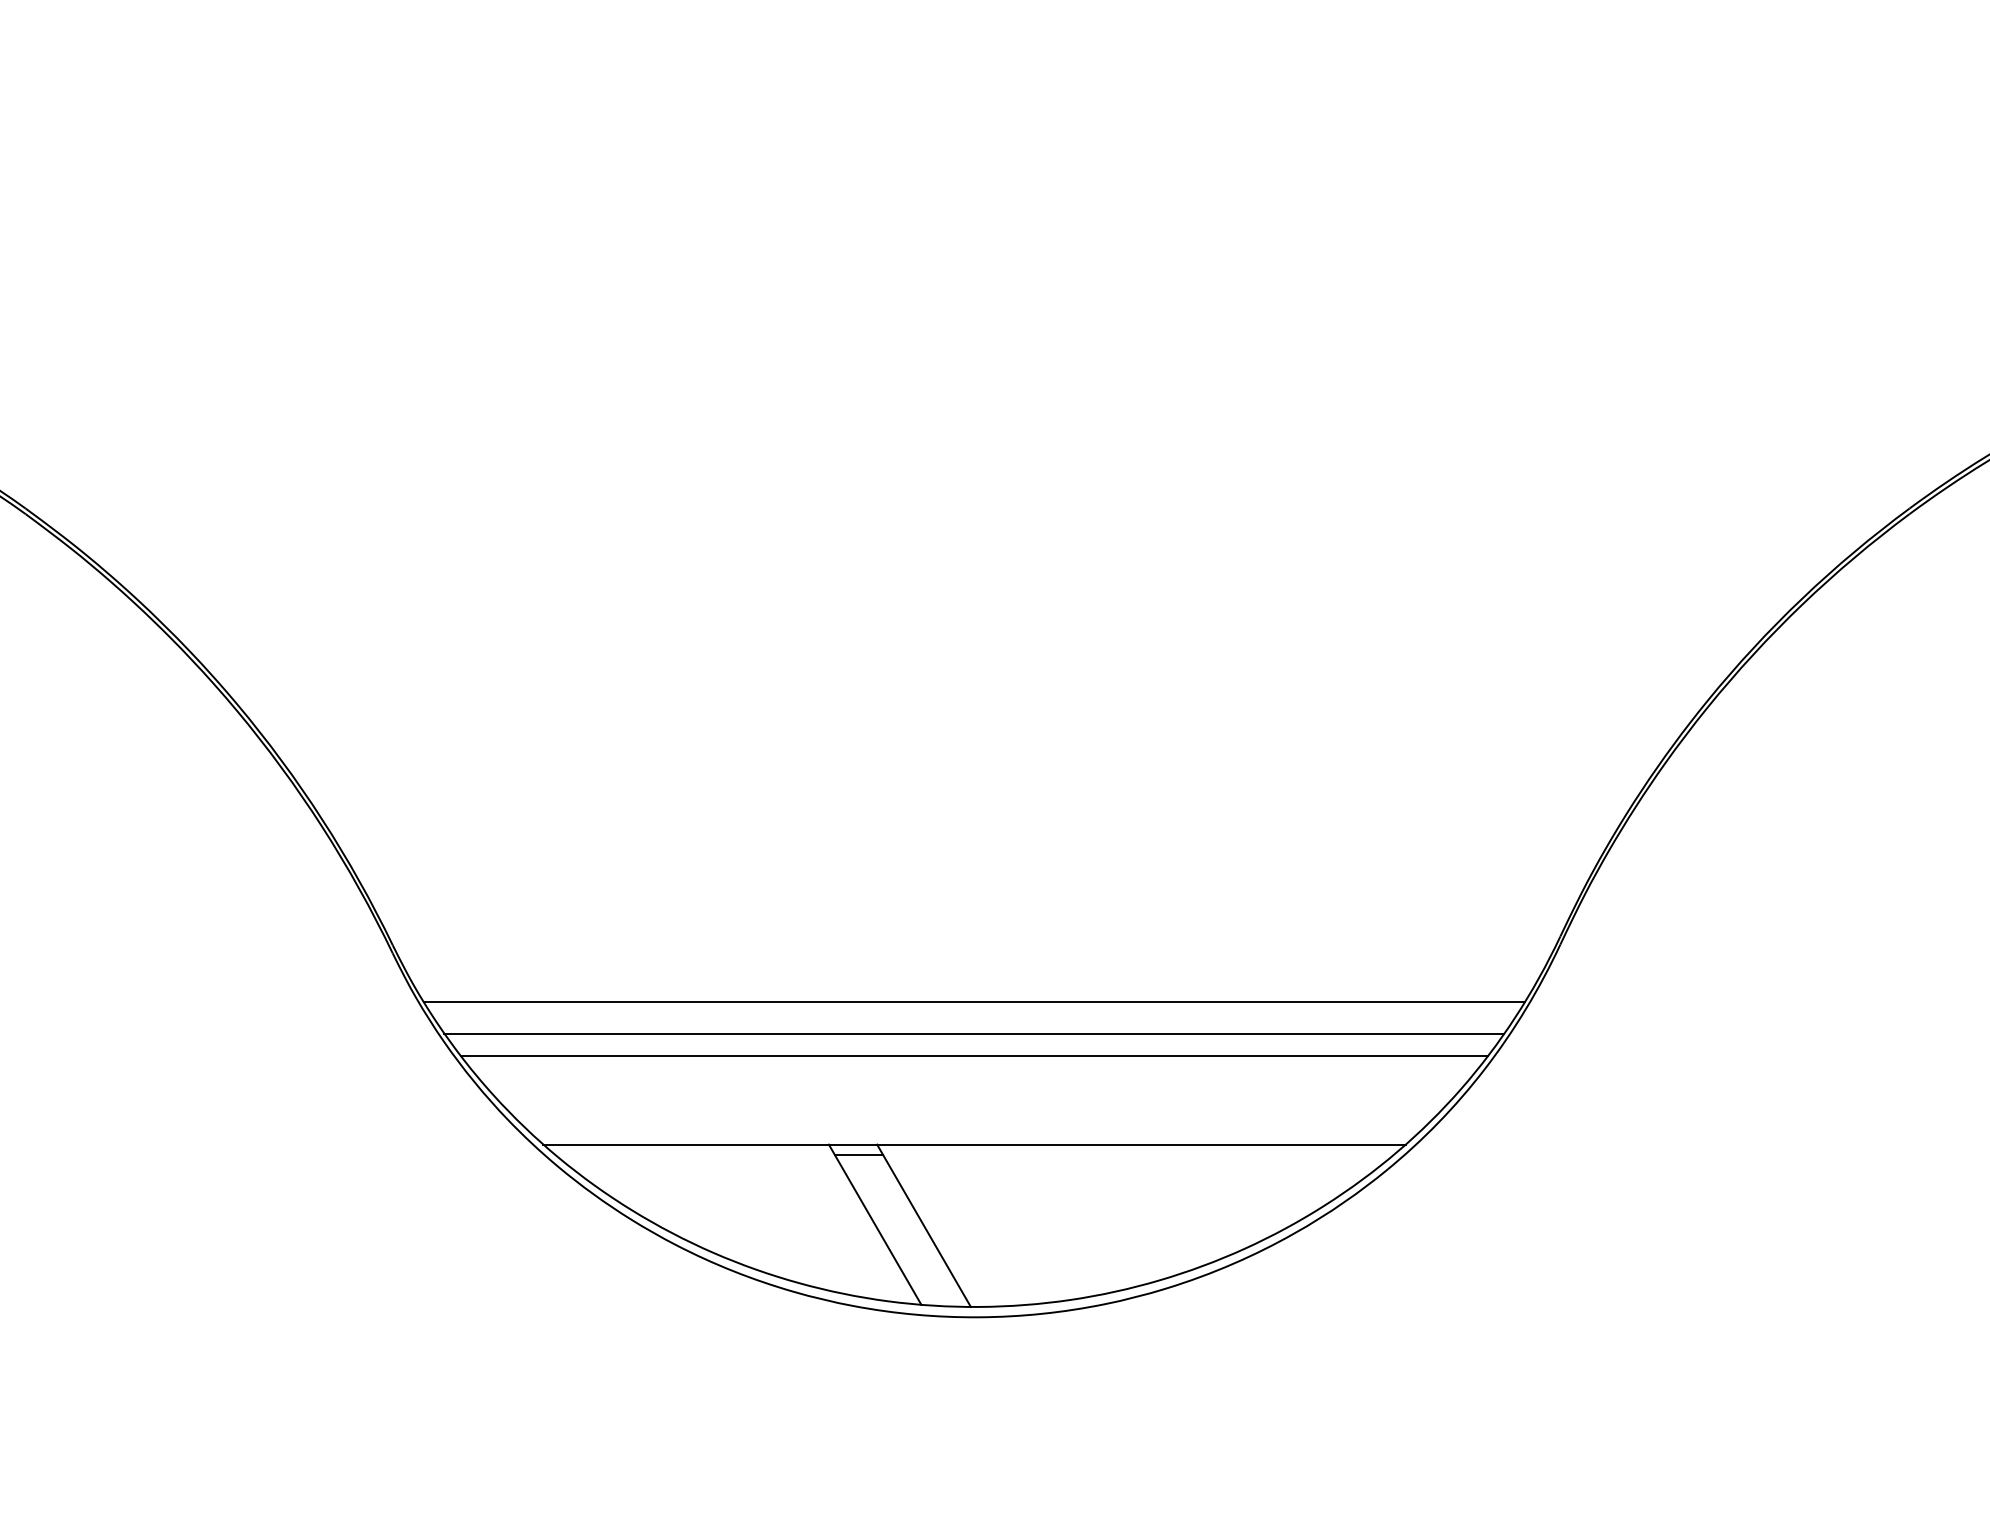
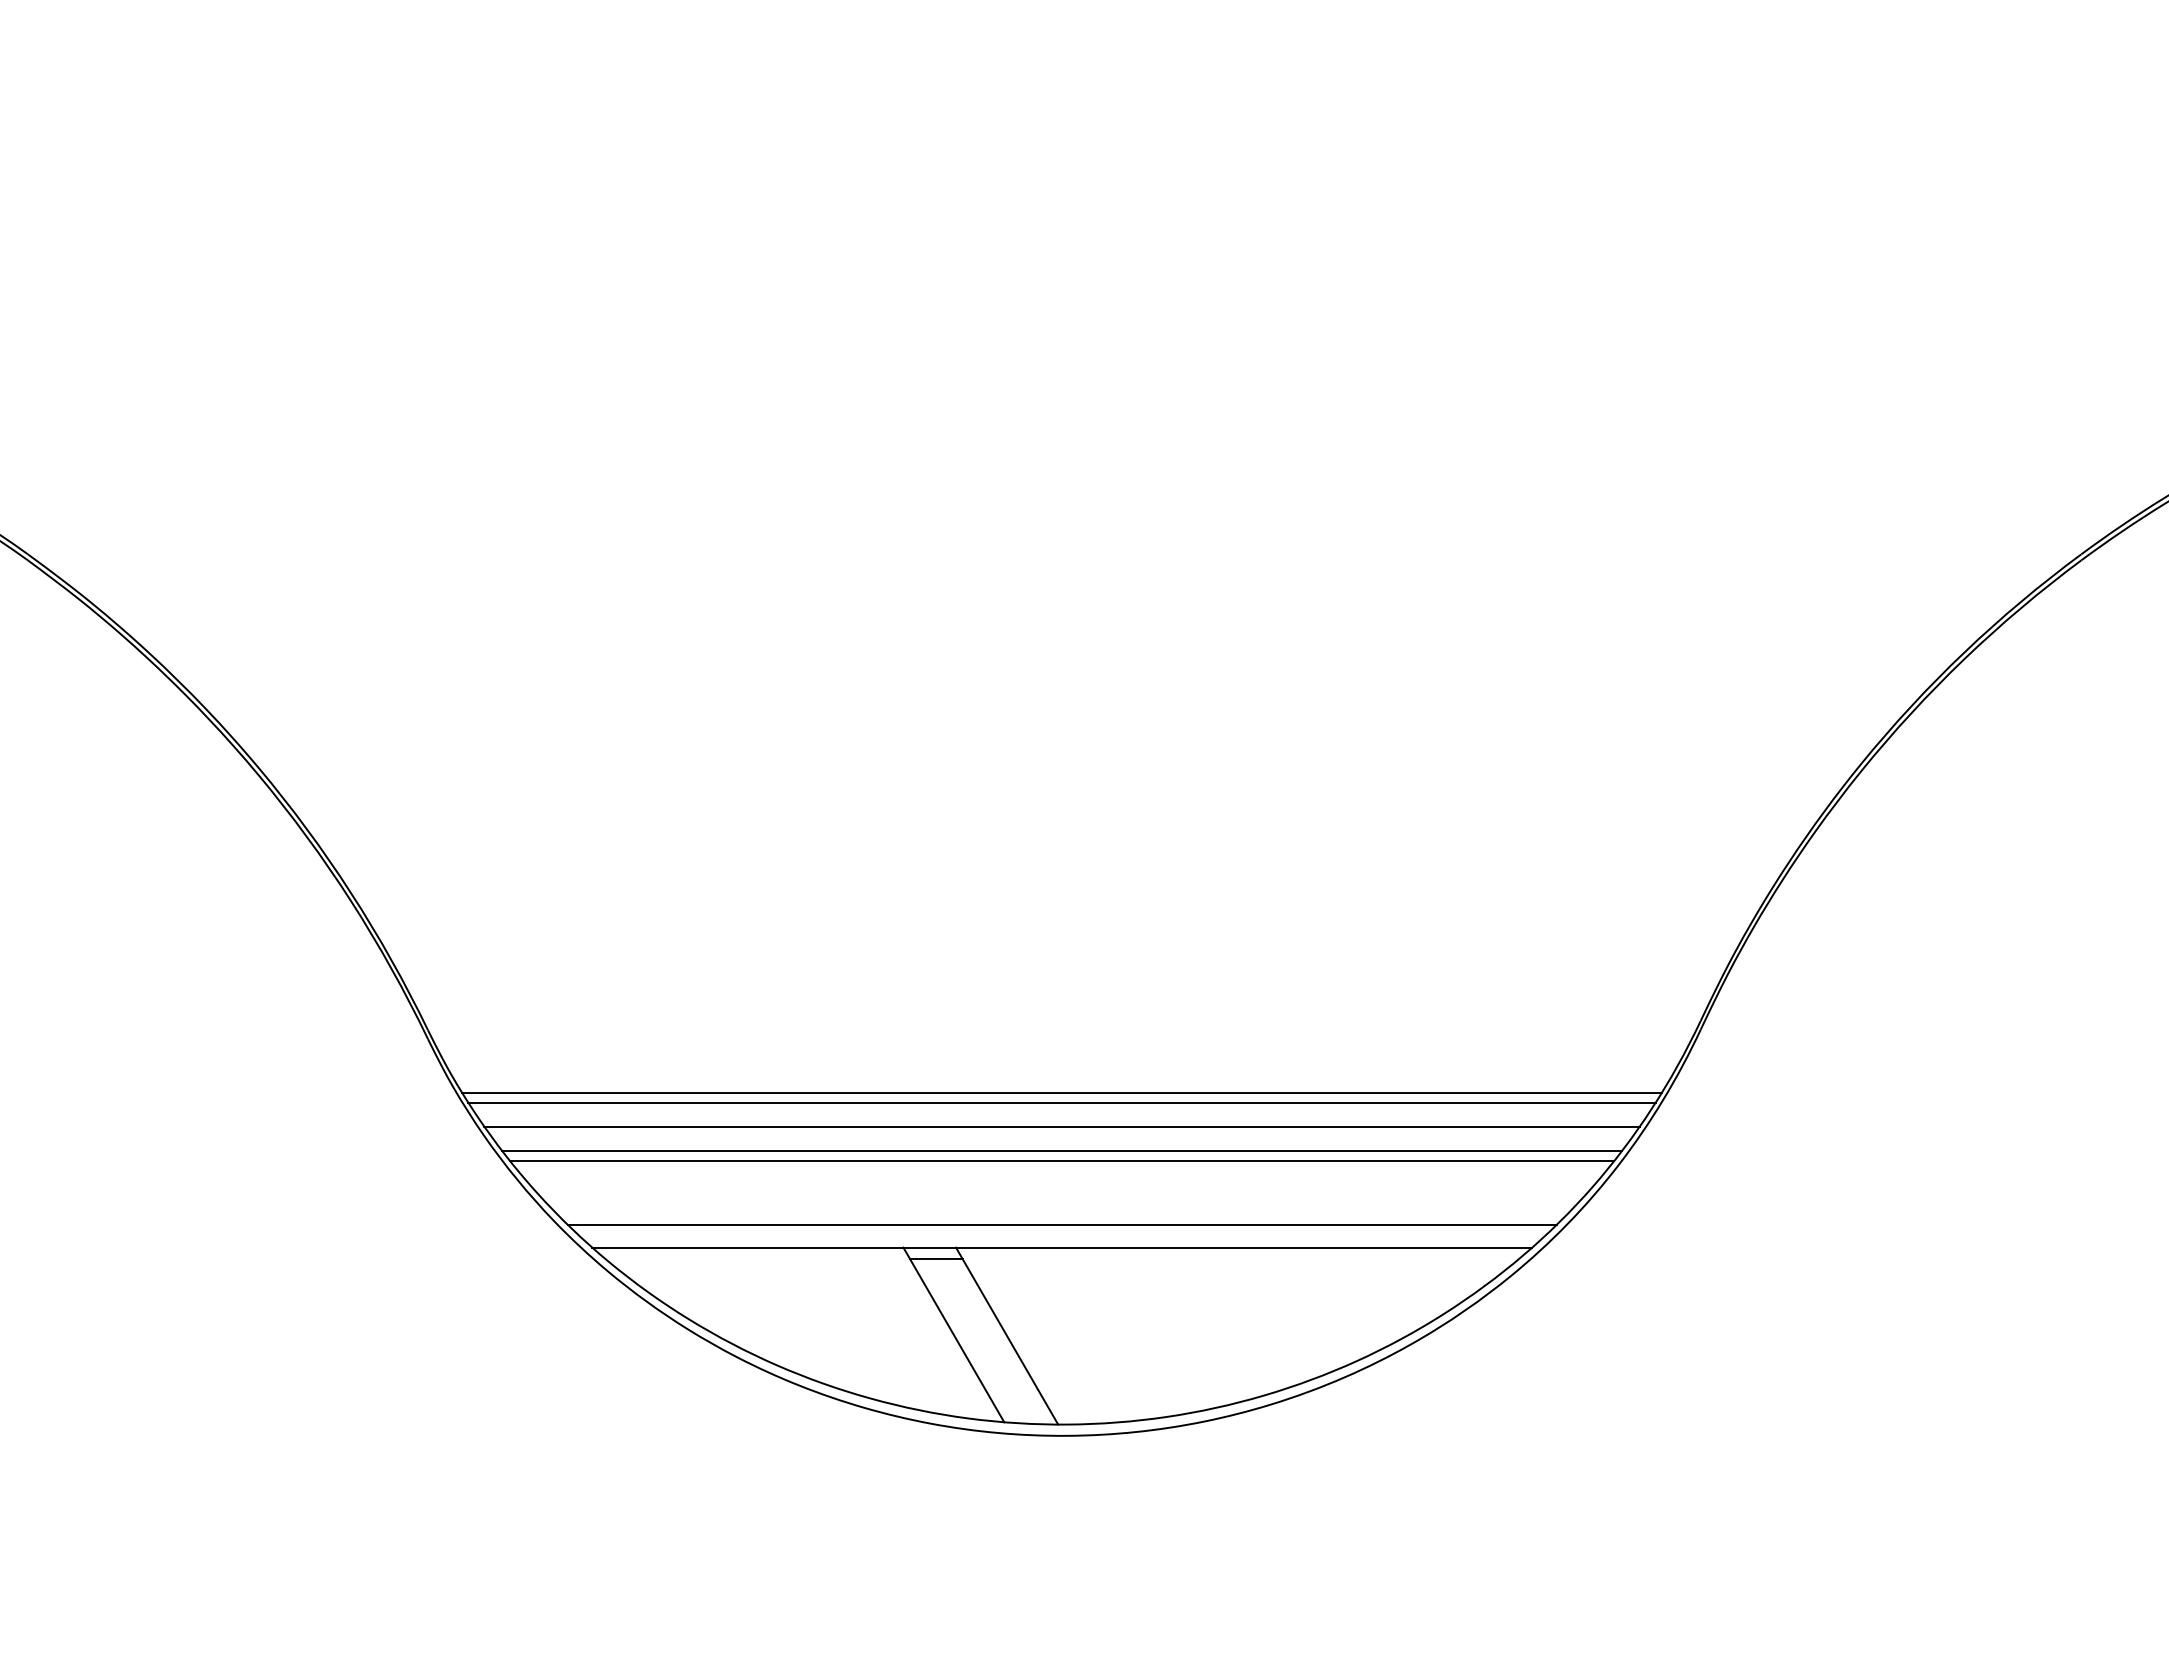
line: (973, 1011) -> (1061, 1102), added
line: (973, 1064) -> (1061, 1160), added
line: (973, 1123) -> (1061, 1224), added

